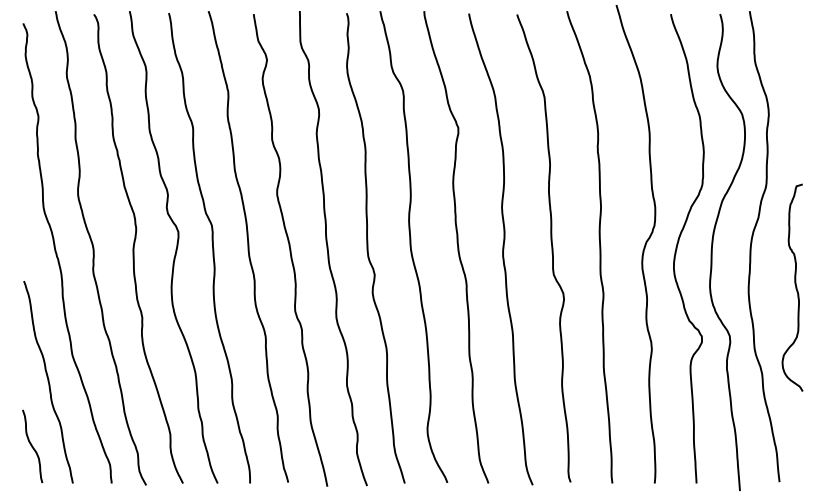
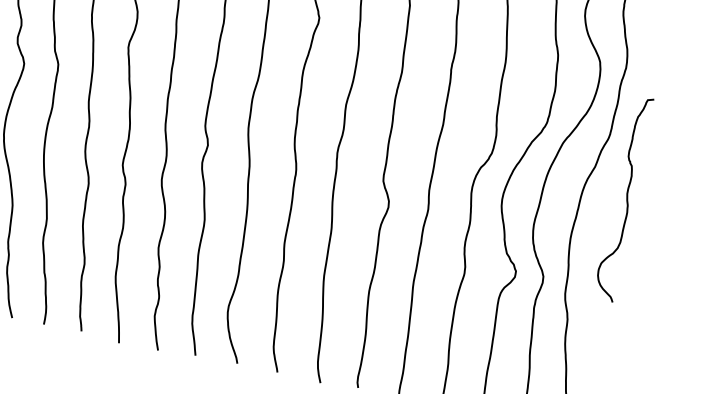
curve: (795, 287) -> (626, 199), moved

